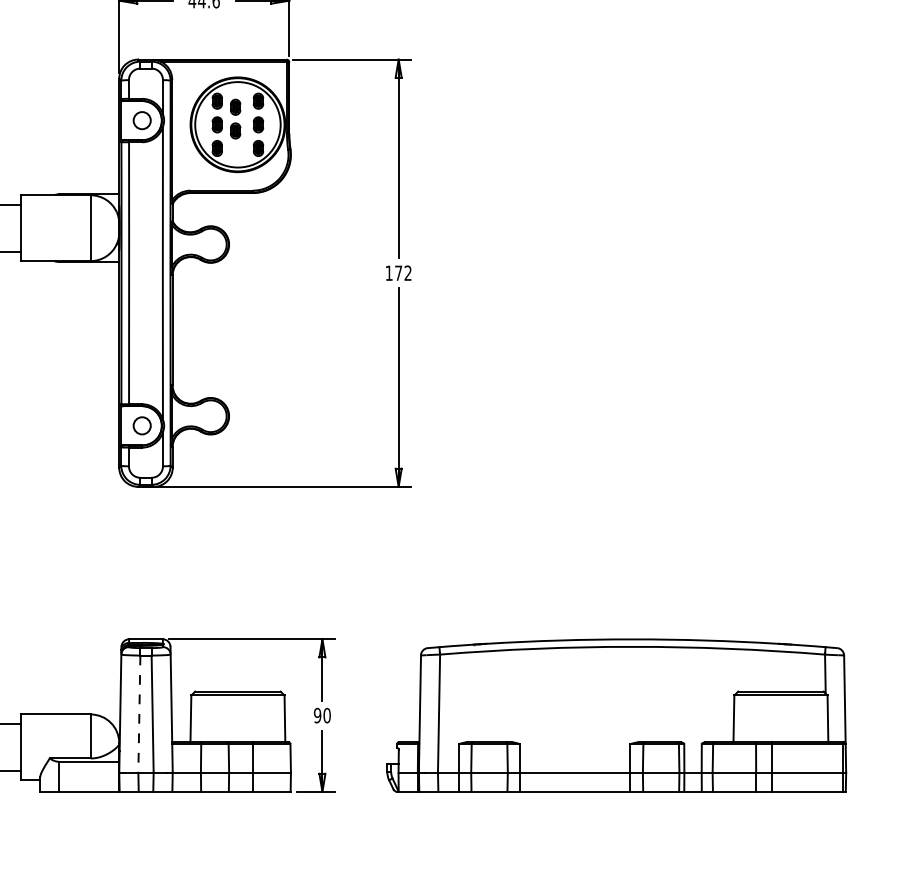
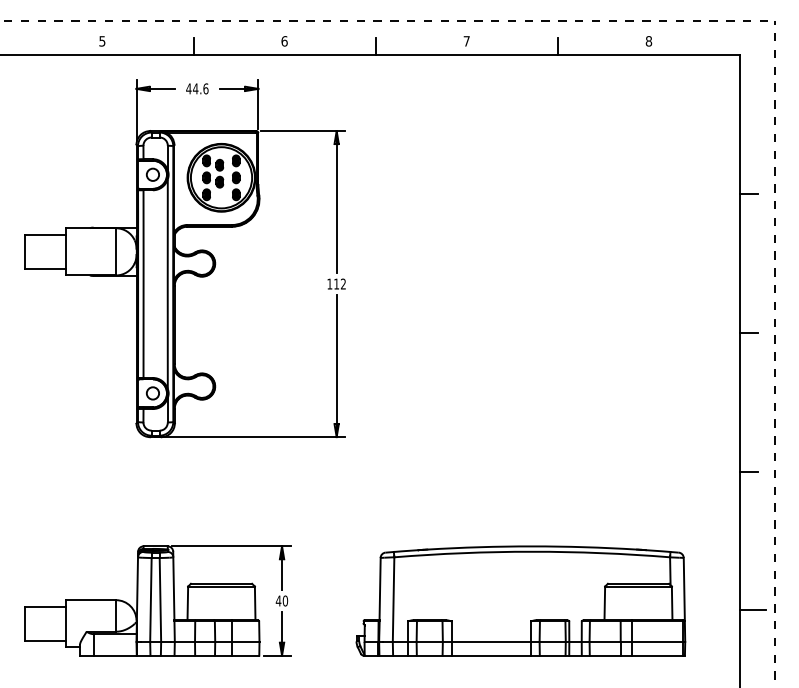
text: (398, 272) -> (336, 283), 172 -> 112
line: (138, 713) -> (150, 599), dashed -> solid
text: (317, 714) -> (278, 600), 90 -> 40
part: (616, 714) -> (520, 600), moved

